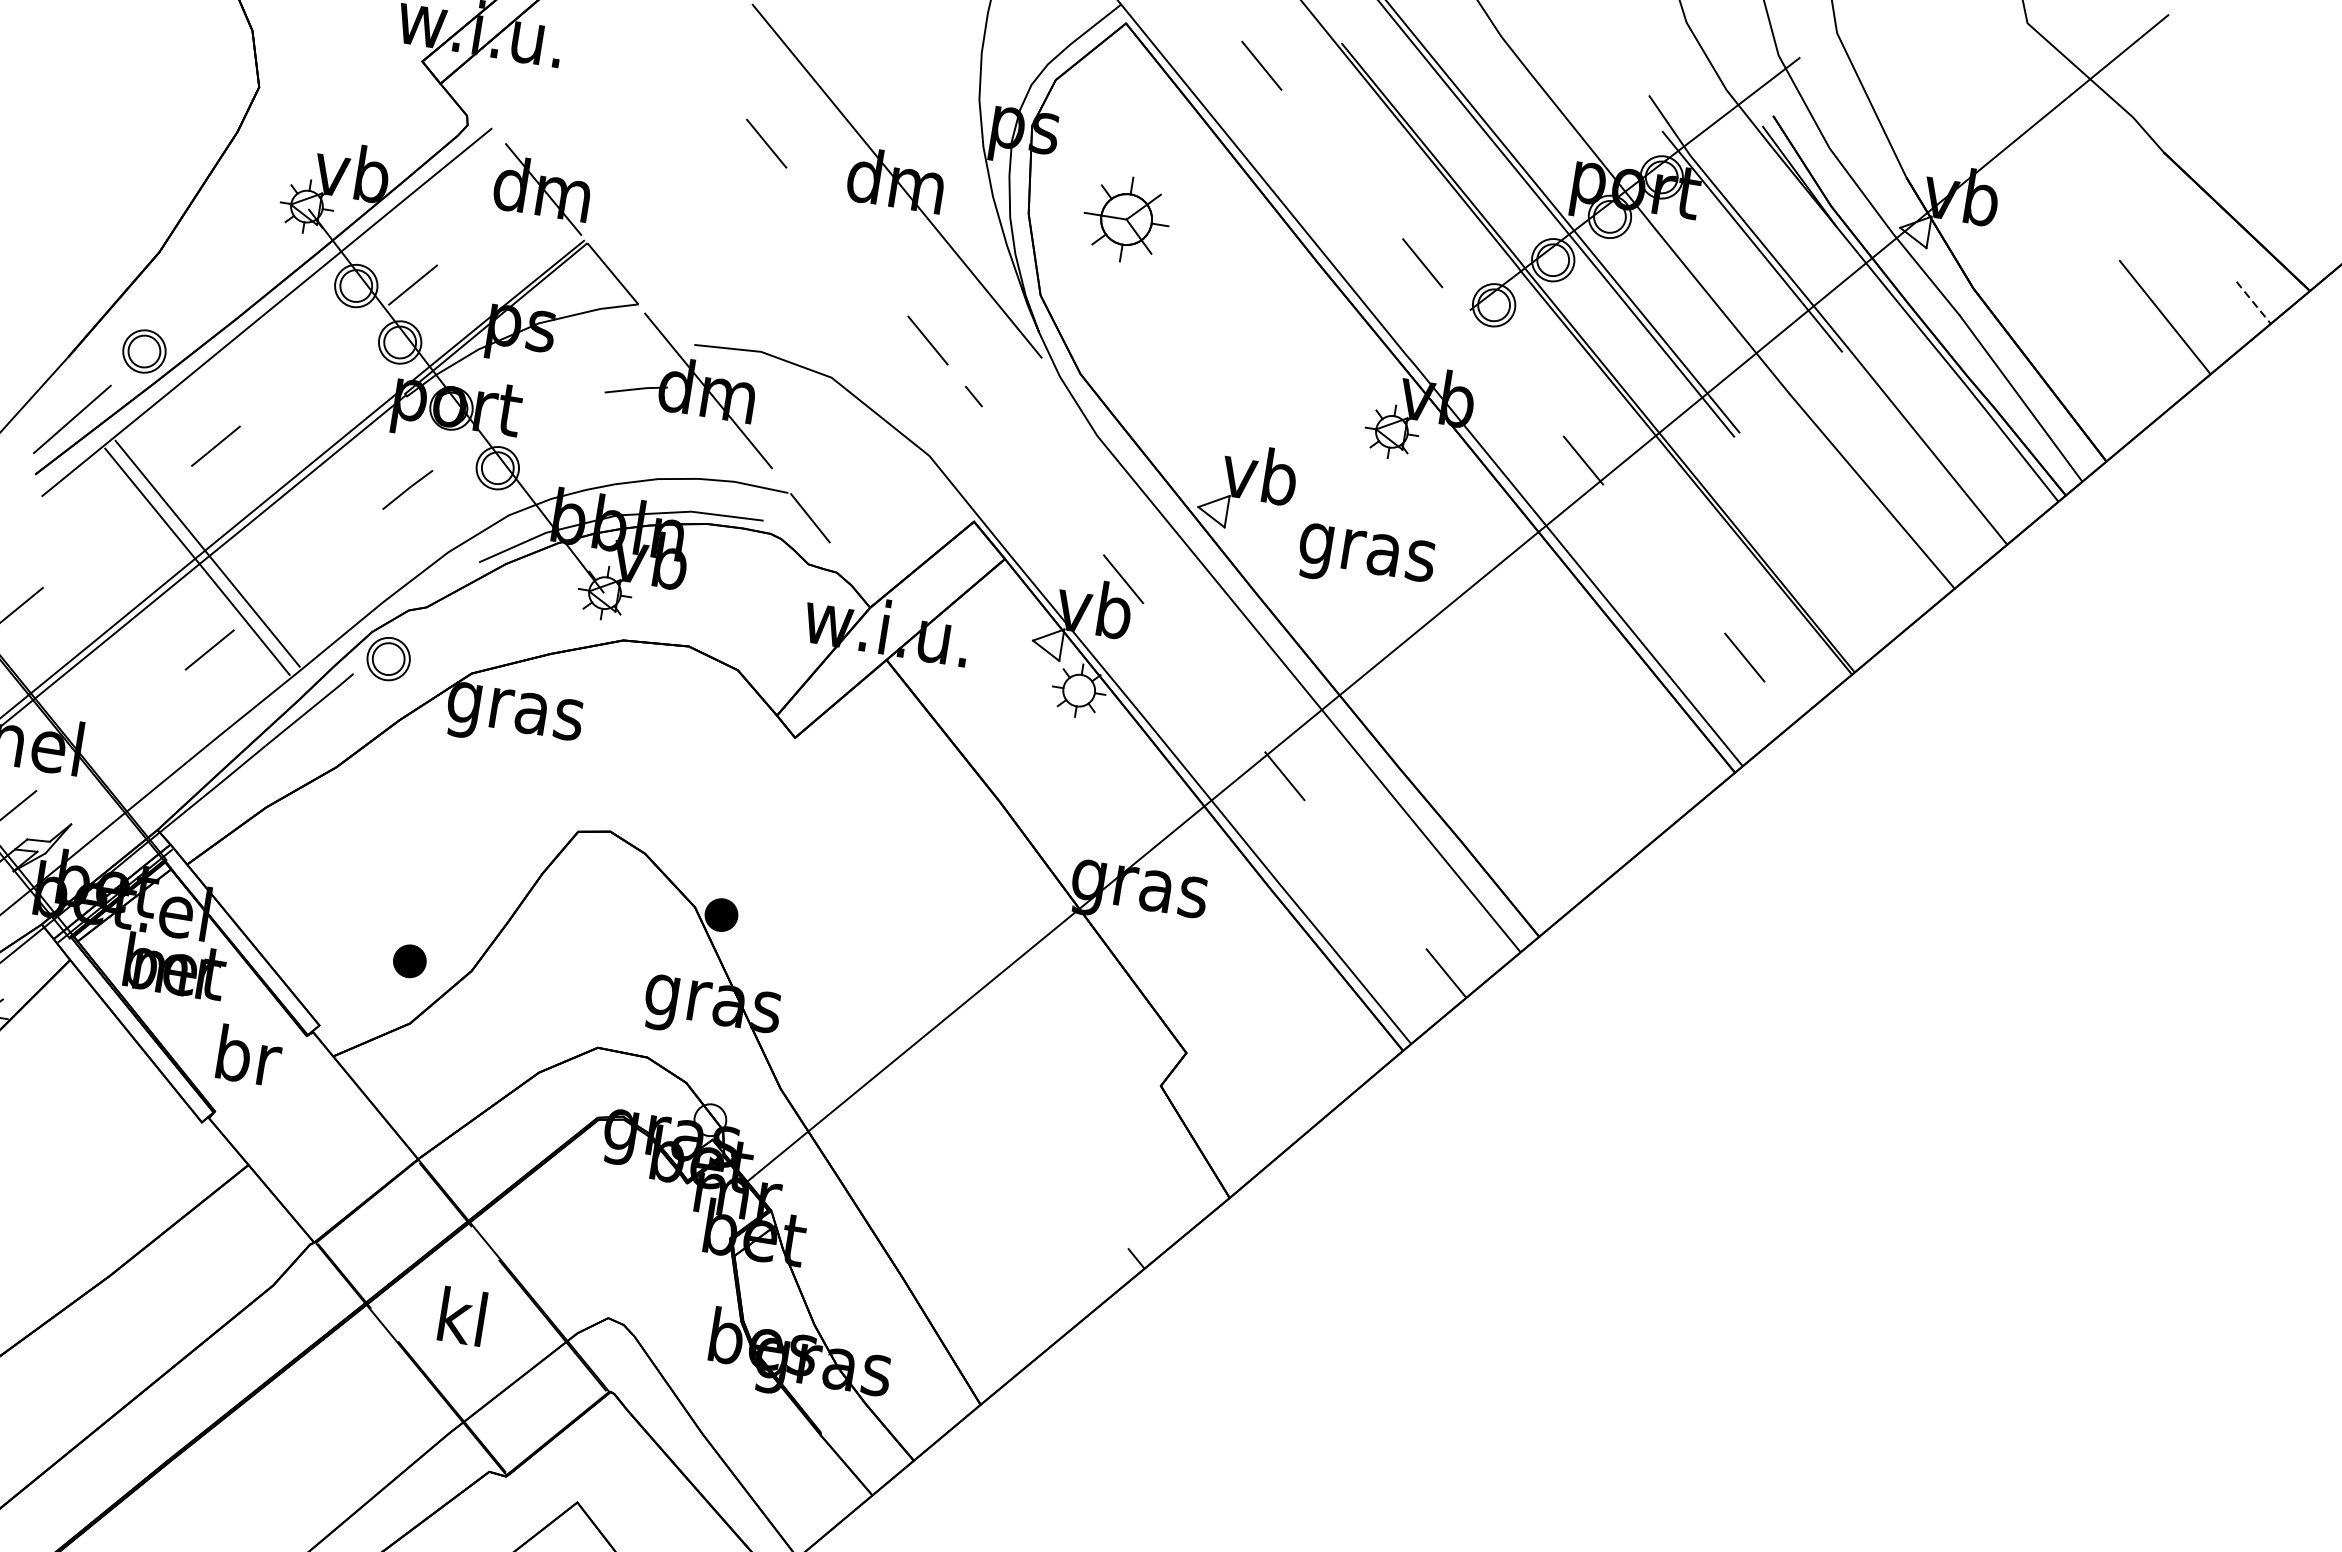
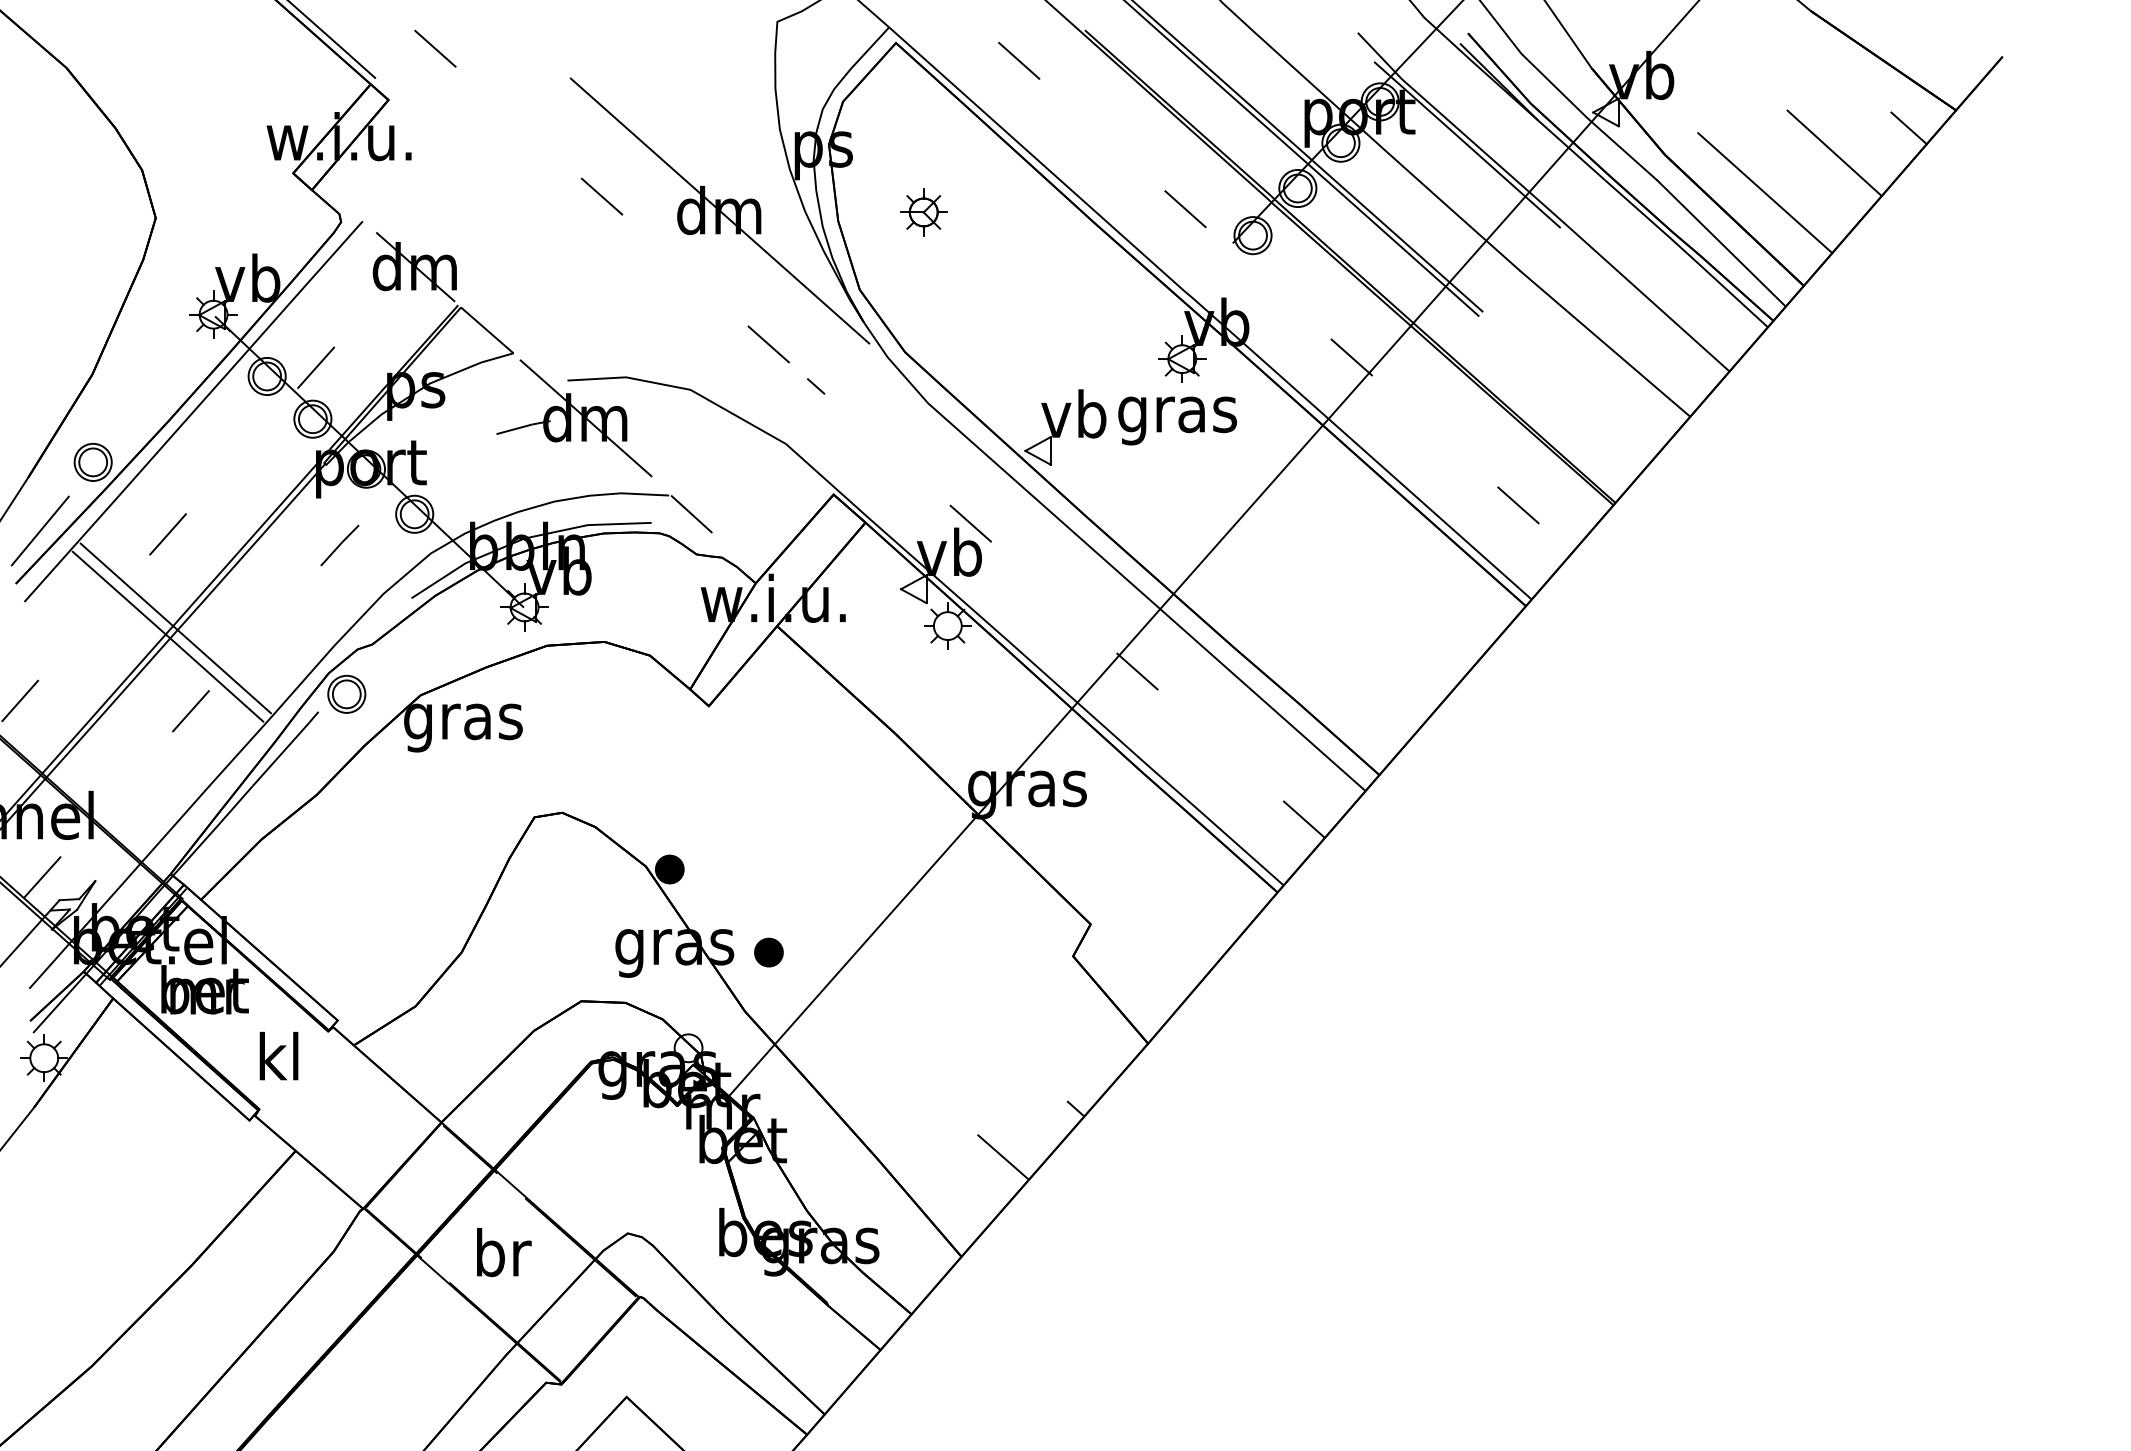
part: (1126, 219) -> (923, 212), size x0.62
line: (2254, 303) -> (1909, 128), dashed -> solid
line: (2079, 350) -> (1765, 193), added
text: (1366, 558) -> (1177, 420), moved
part: (409, 961) -> (768, 952), moved
text: (249, 1055) -> (281, 1056), br -> kl
line: (1045, 1300) -> (1003, 1157), added
text: (465, 1317) -> (504, 1252), kl -> br

